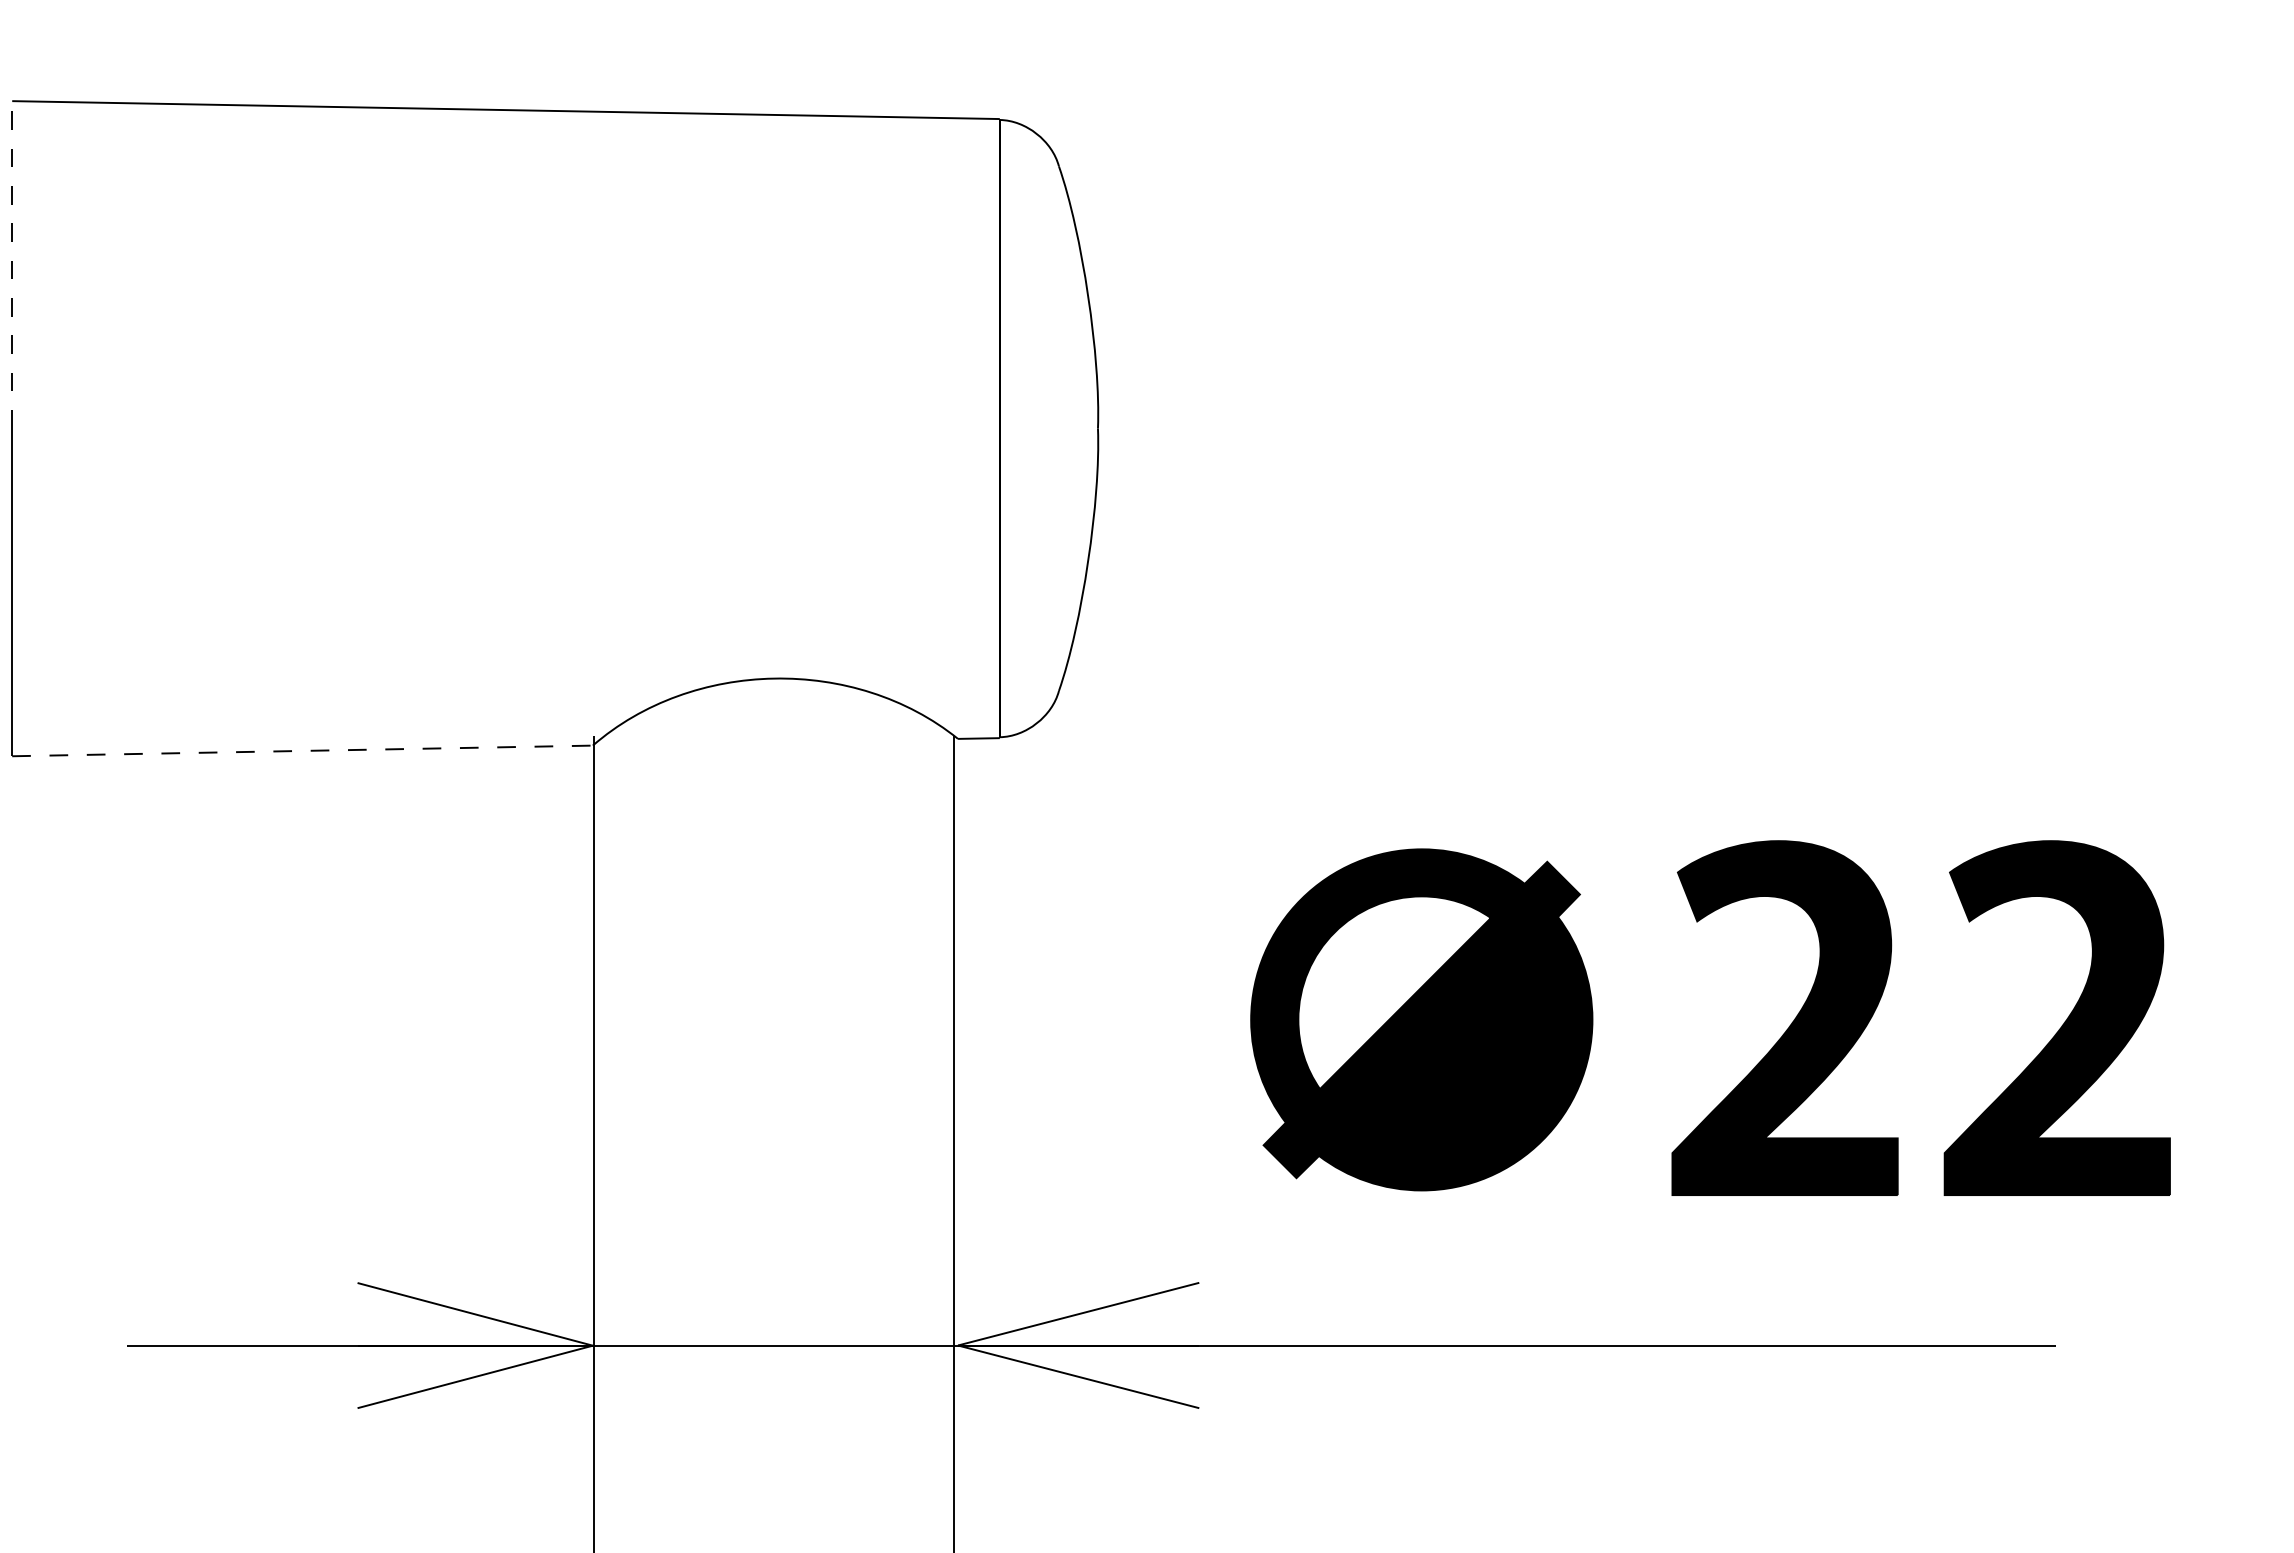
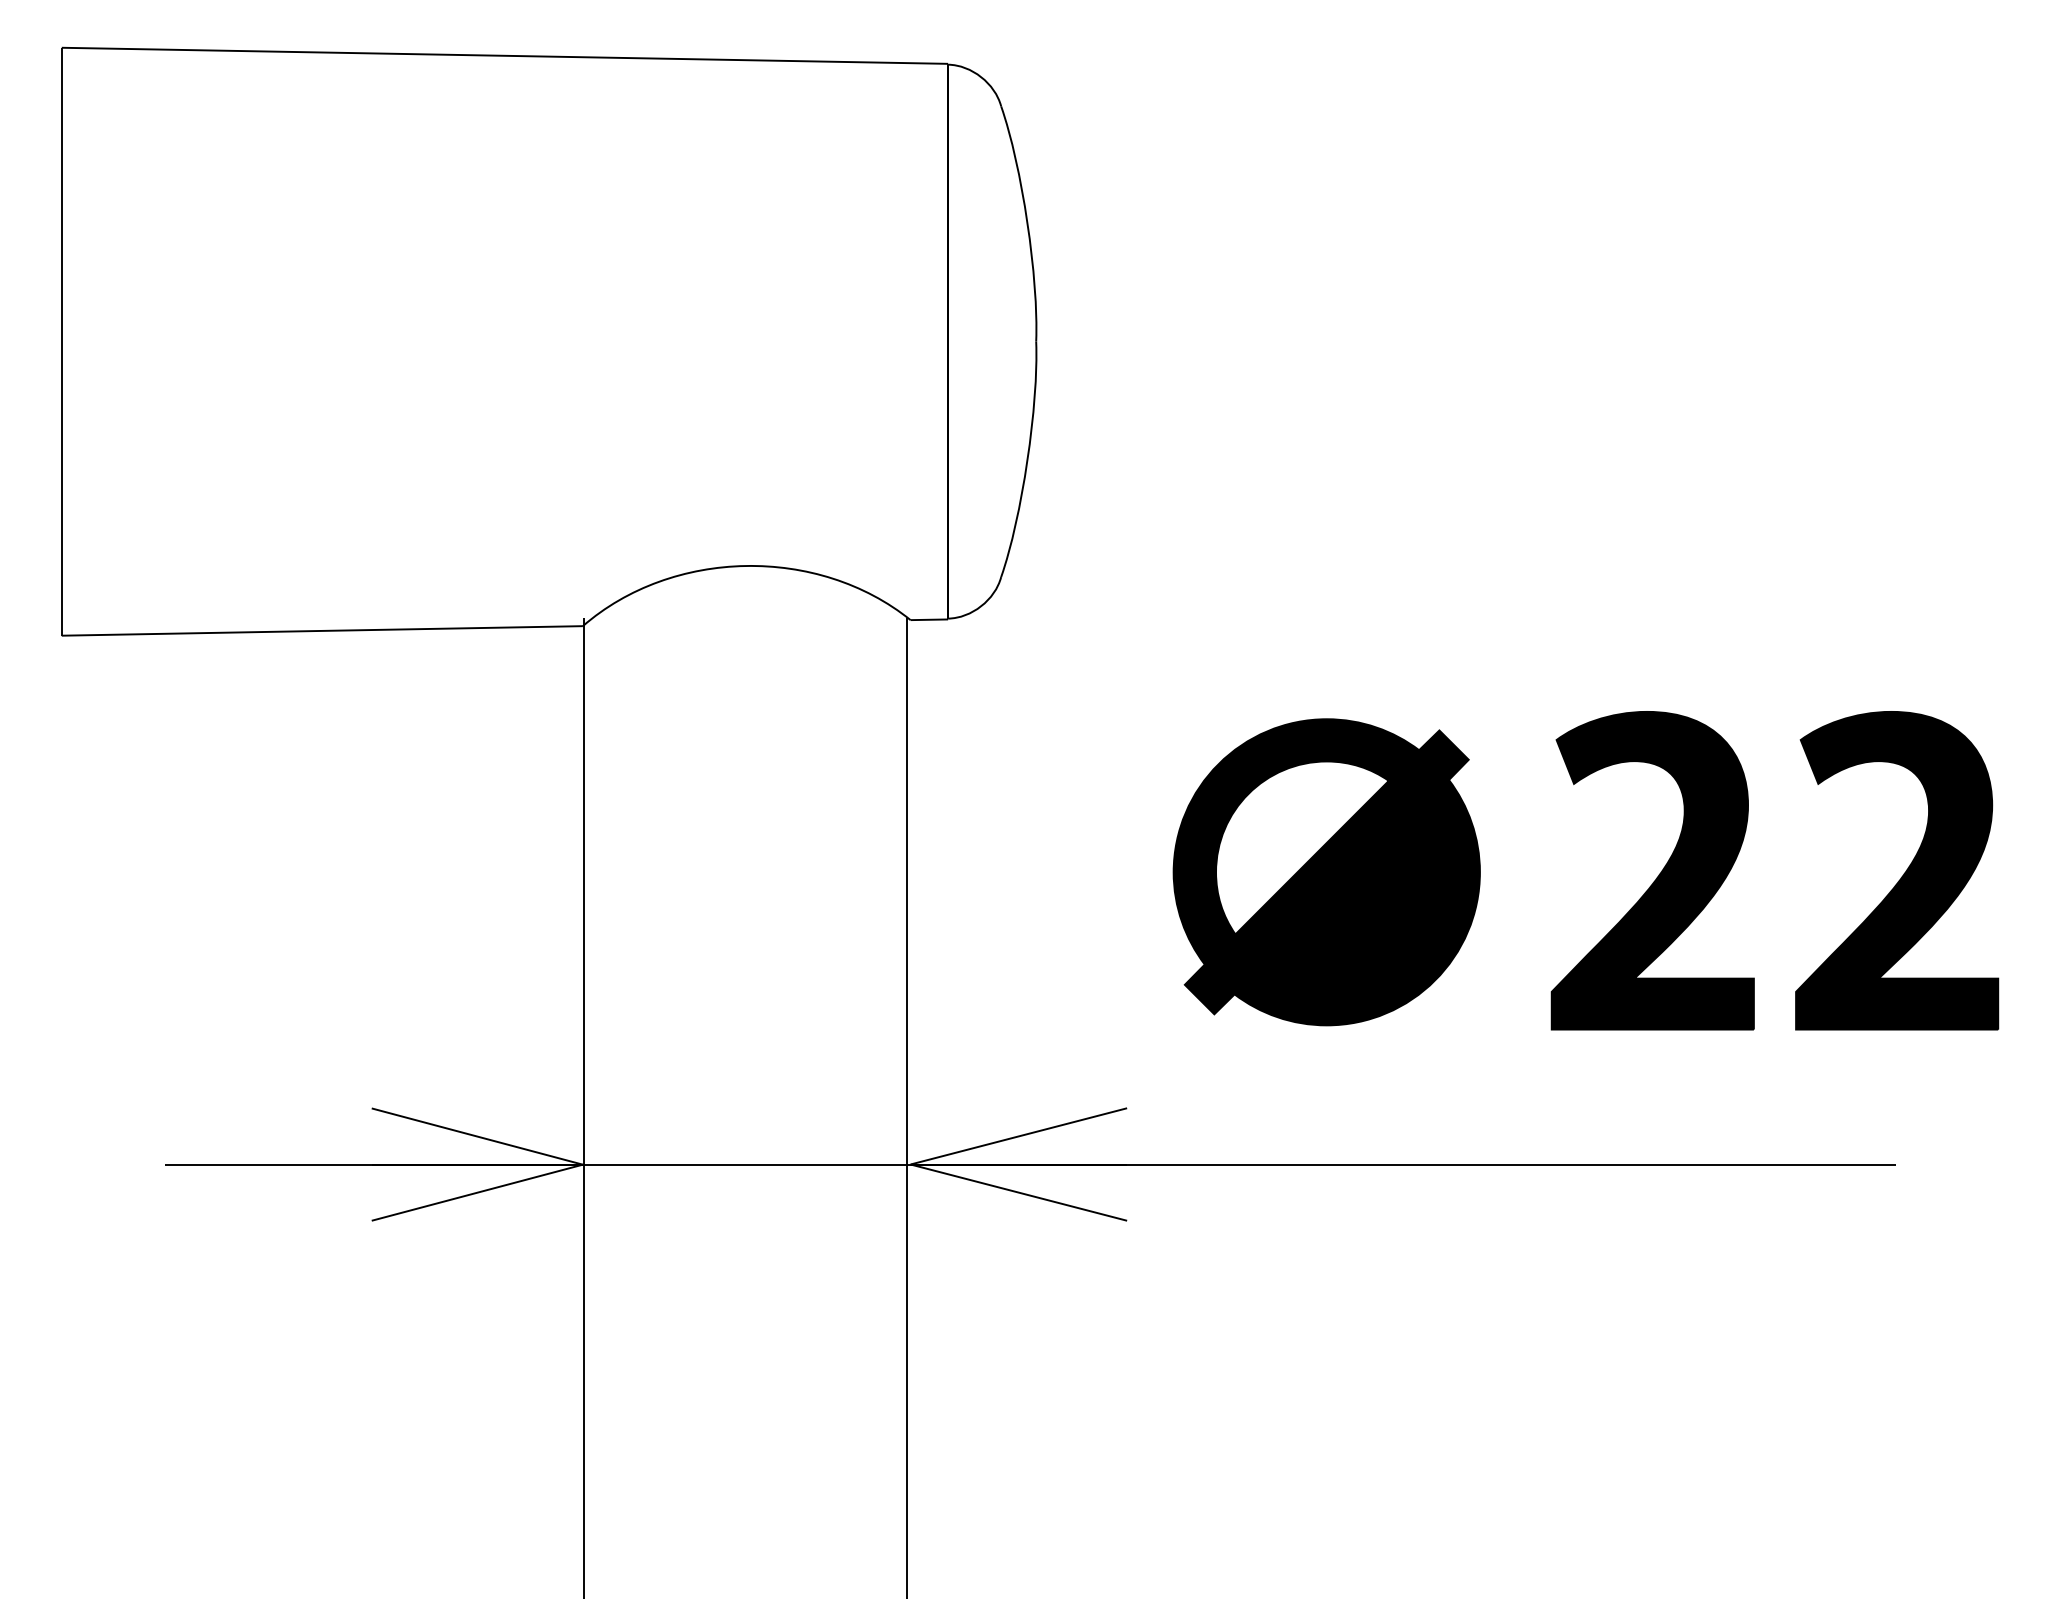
line: (11, 264) -> (61, 194), dashed -> solid
line: (302, 750) -> (322, 630), dashed -> solid

